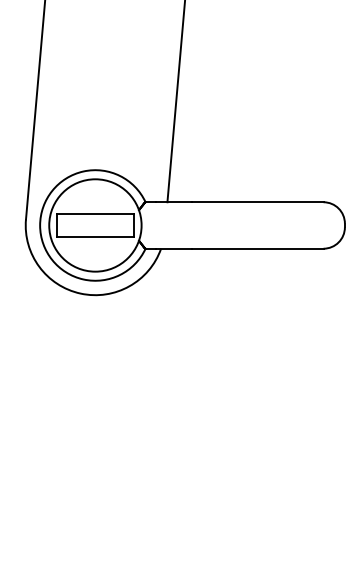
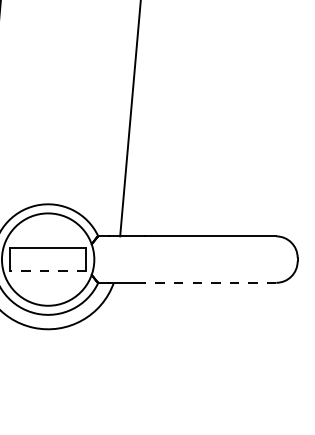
line: (94, 237) -> (47, 271), solid -> dashed
line: (257, 248) -> (210, 282), solid -> dashed

